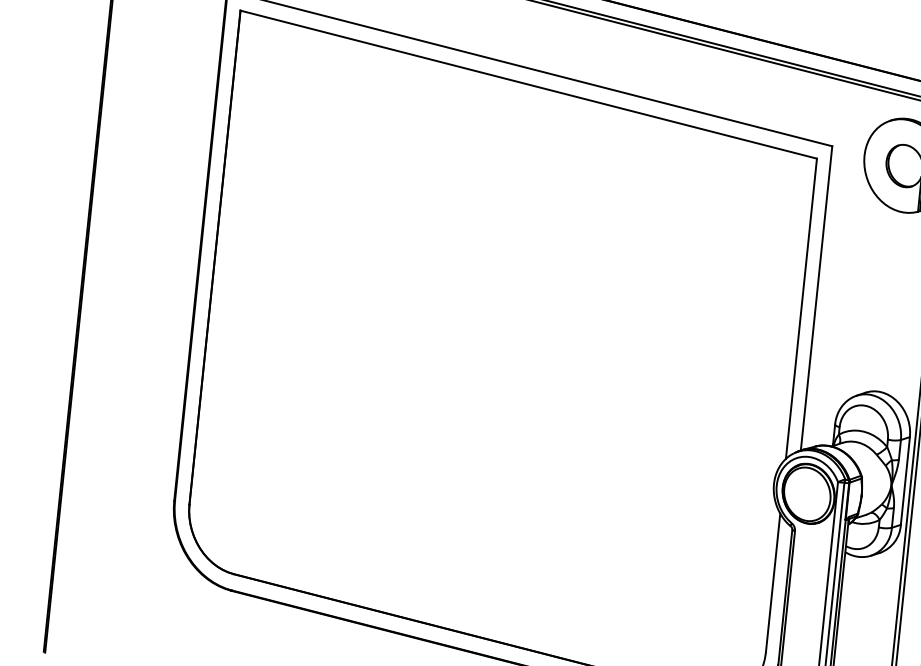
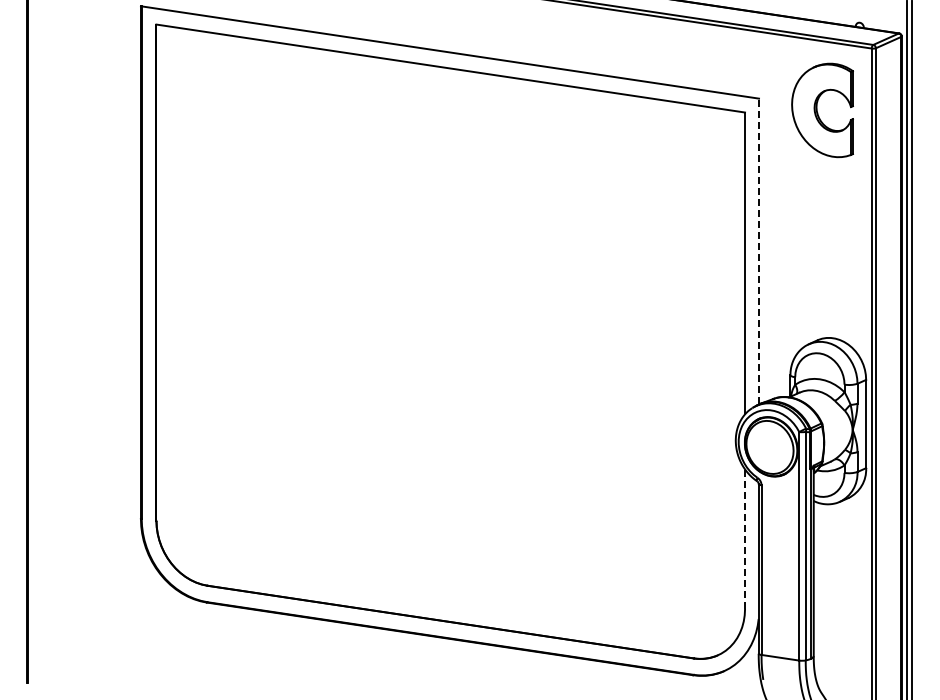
line: (817, 298) -> (759, 251), solid -> dashed
line: (773, 583) -> (745, 539), solid -> dashed

